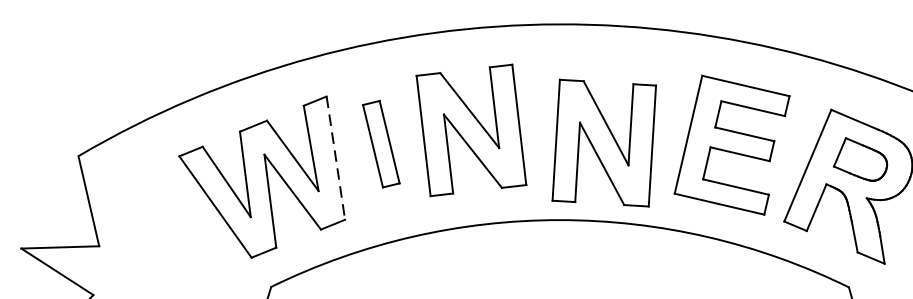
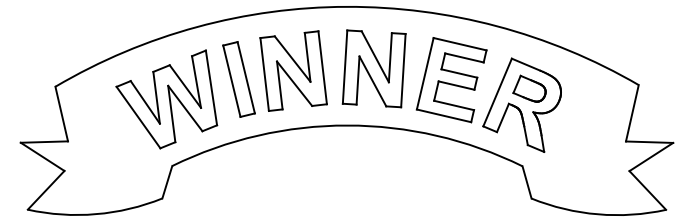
part: (603, 142) -> (373, 68), moved
part: (380, 144) -> (238, 79), size x1.43
line: (335, 157) -> (211, 87), dashed -> solid

